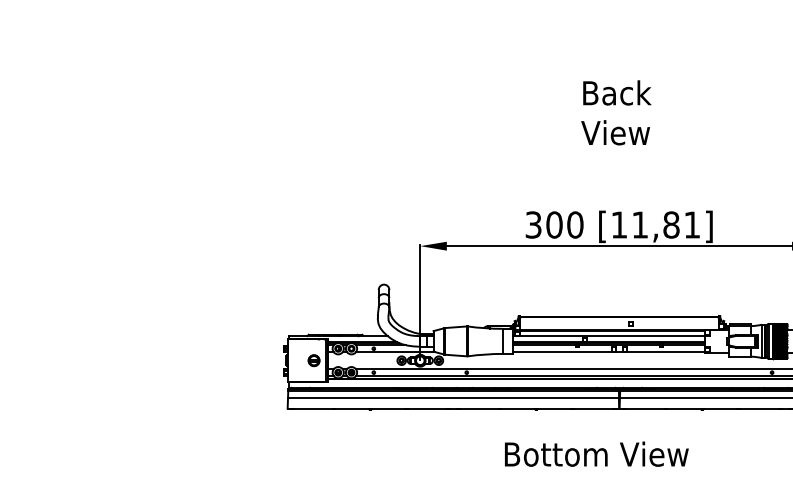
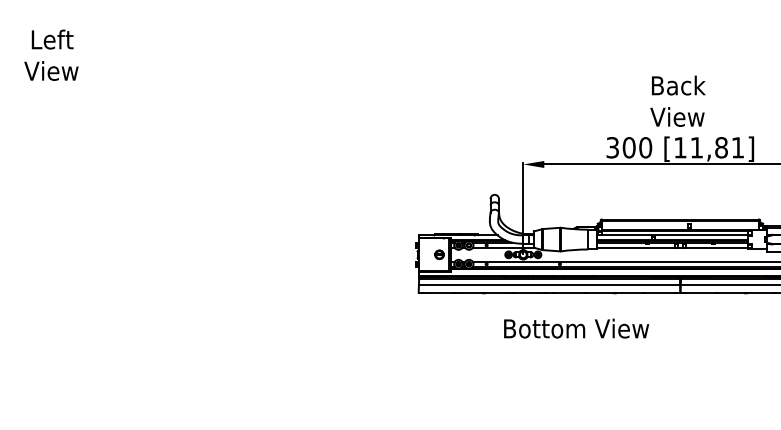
text: (615, 111) -> (677, 100), moved
text: (596, 454) -> (576, 328), moved

